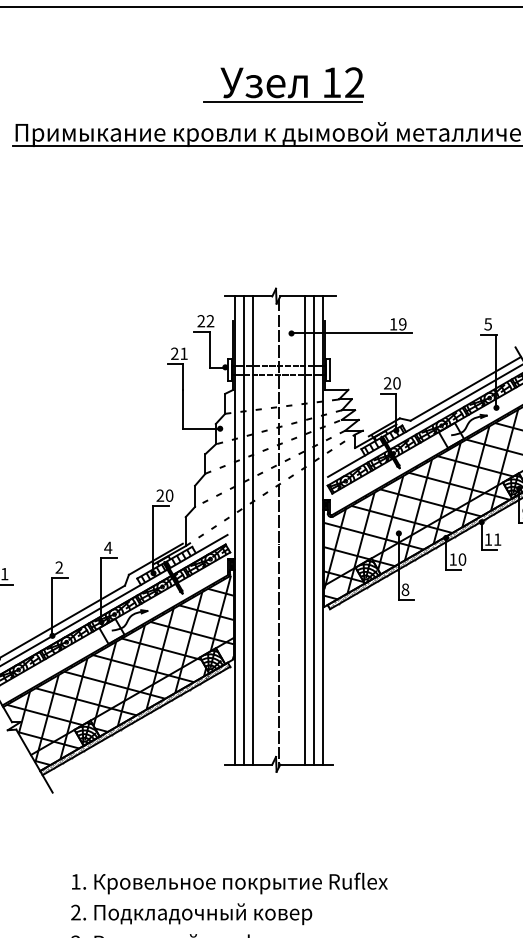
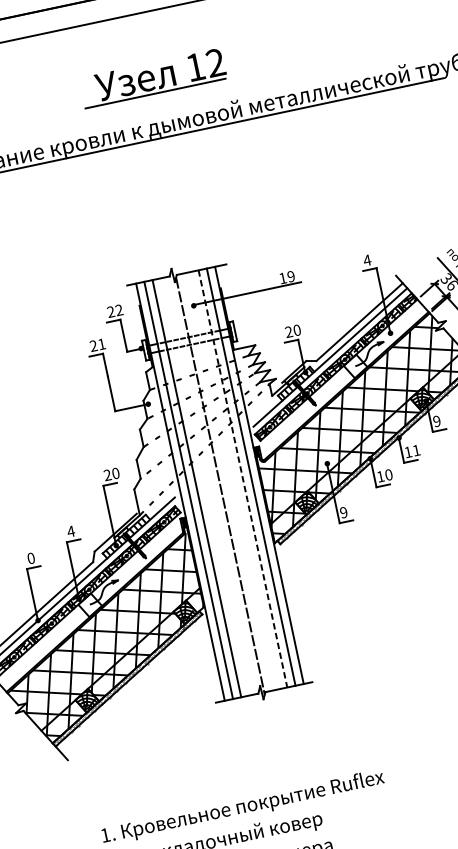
part: (283, 84) -> (152, 77), moved
text: (488, 324) -> (367, 260), 5 -> 4
line: (304, 531) -> (242, 479), solid -> dashed
text: (59, 567) -> (31, 558), 2 -> 0
text: (405, 589) -> (343, 512), 8 -> 9

